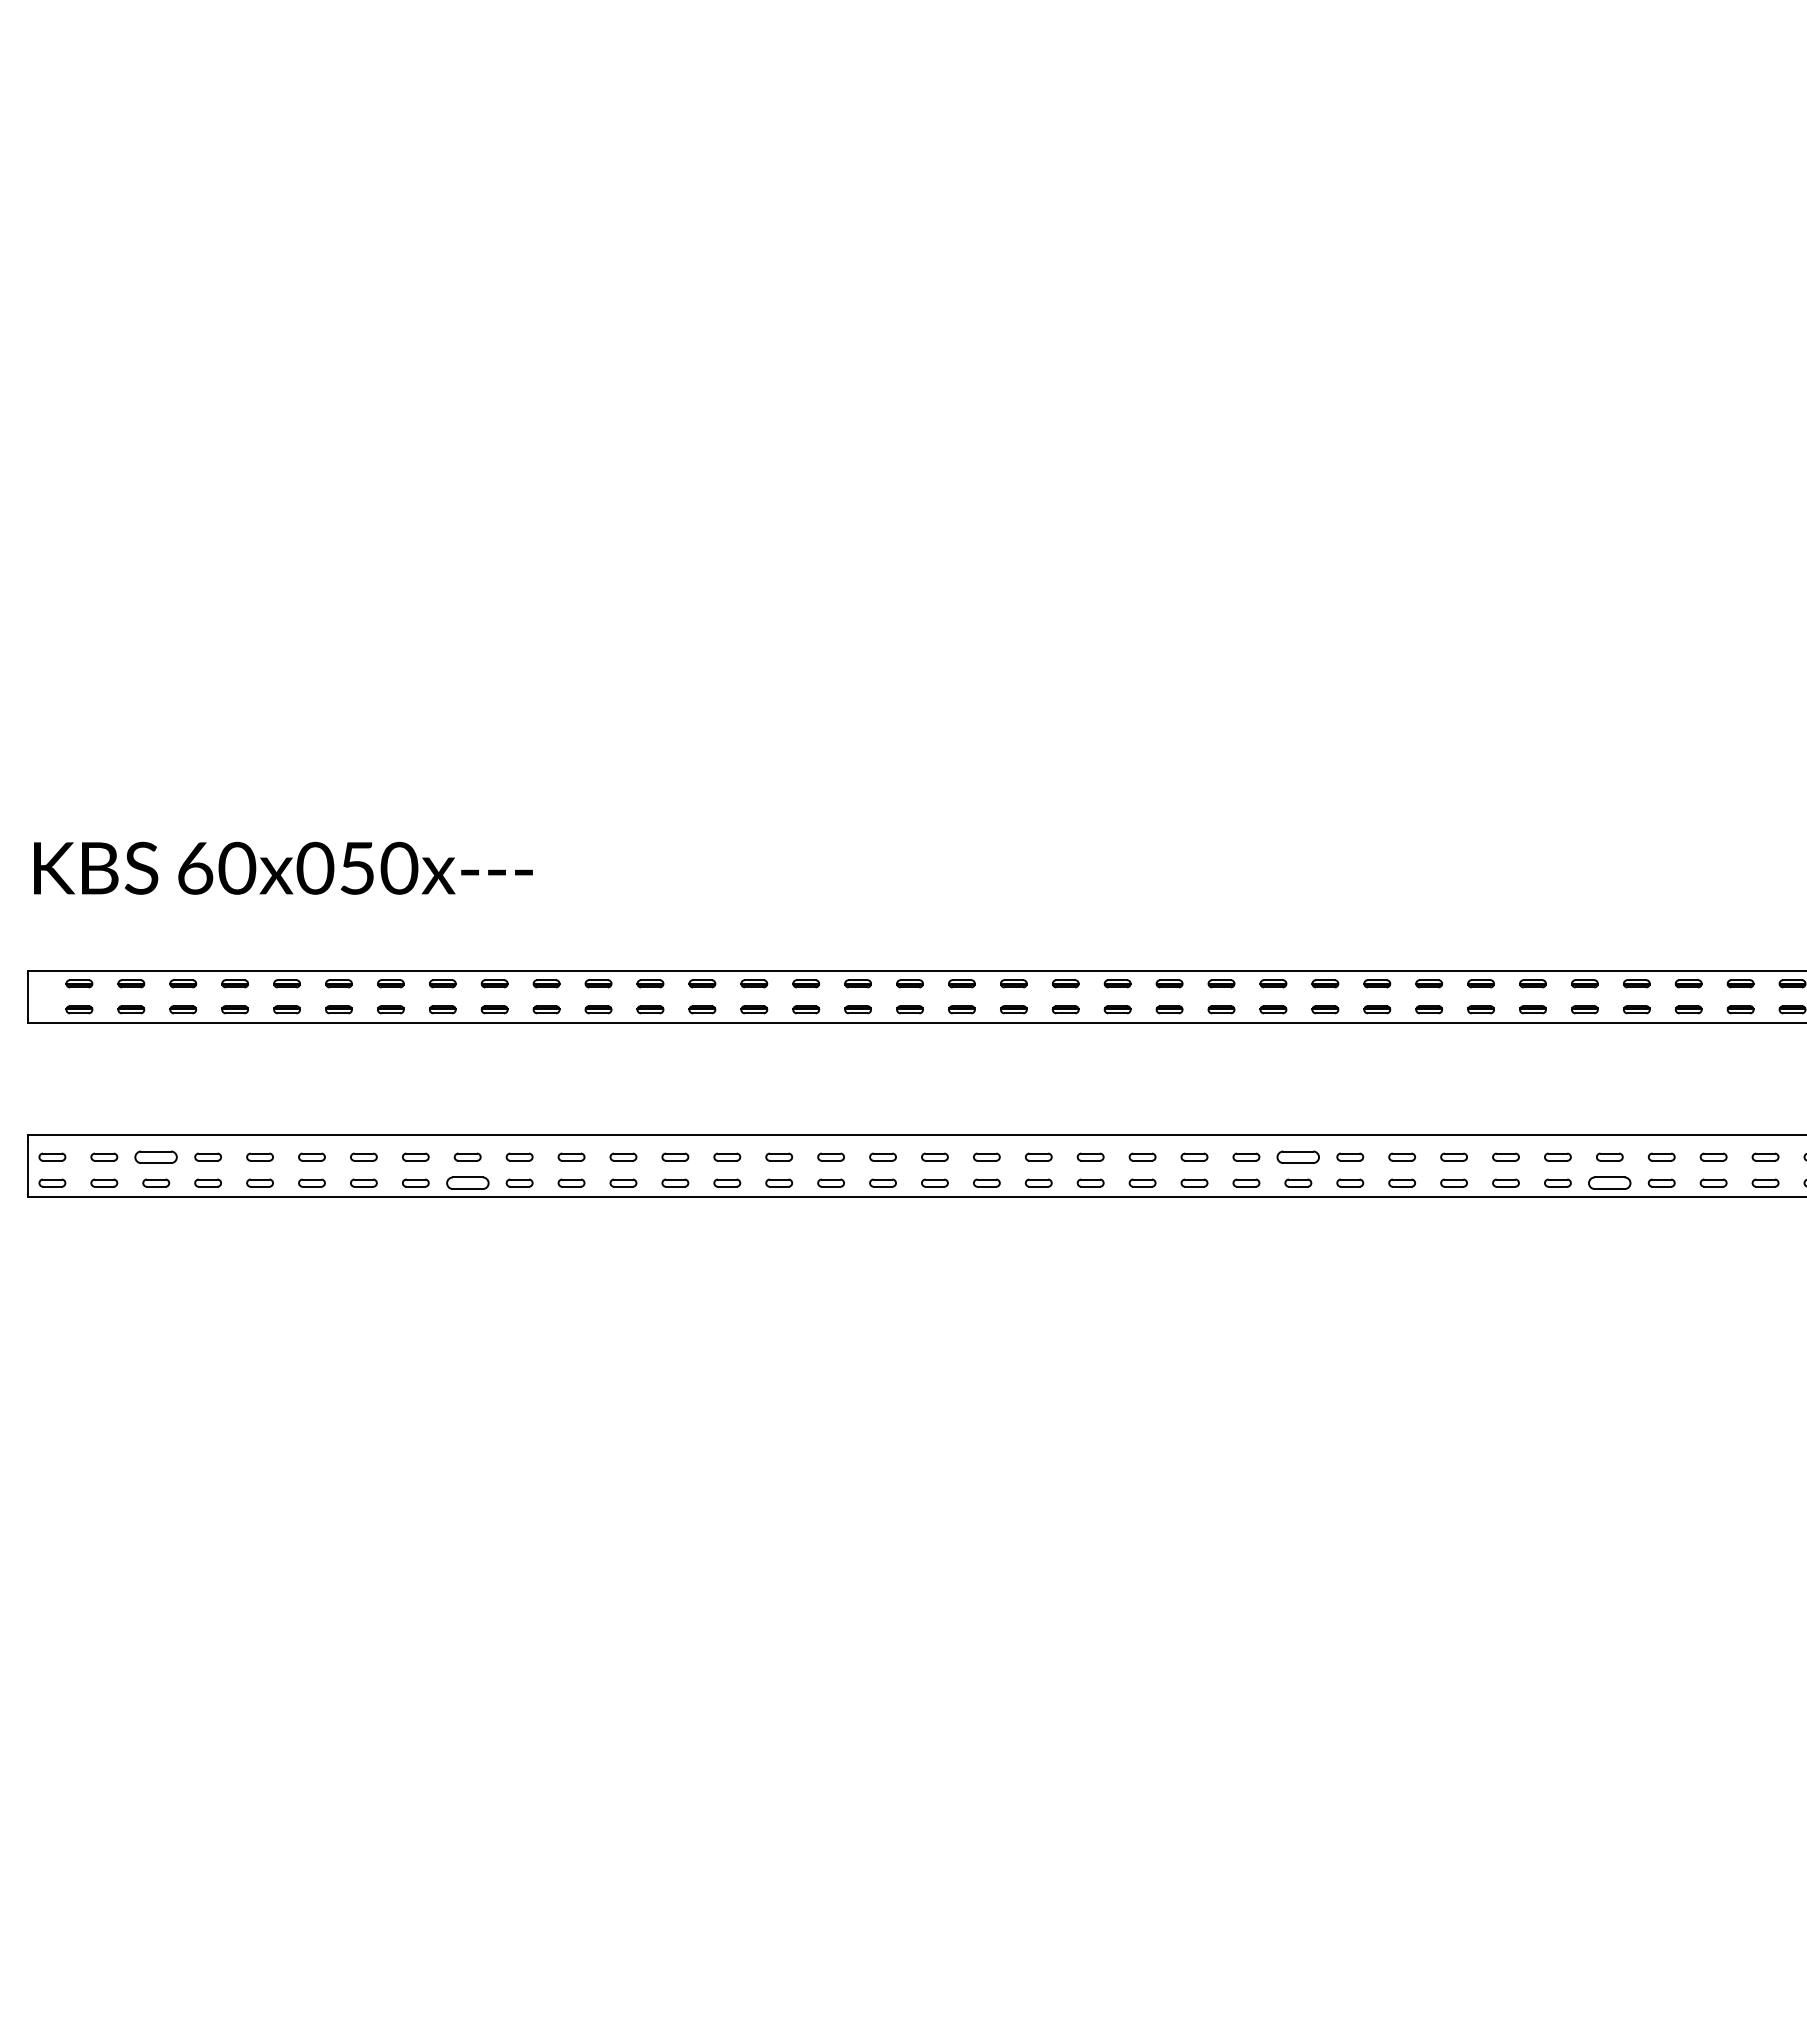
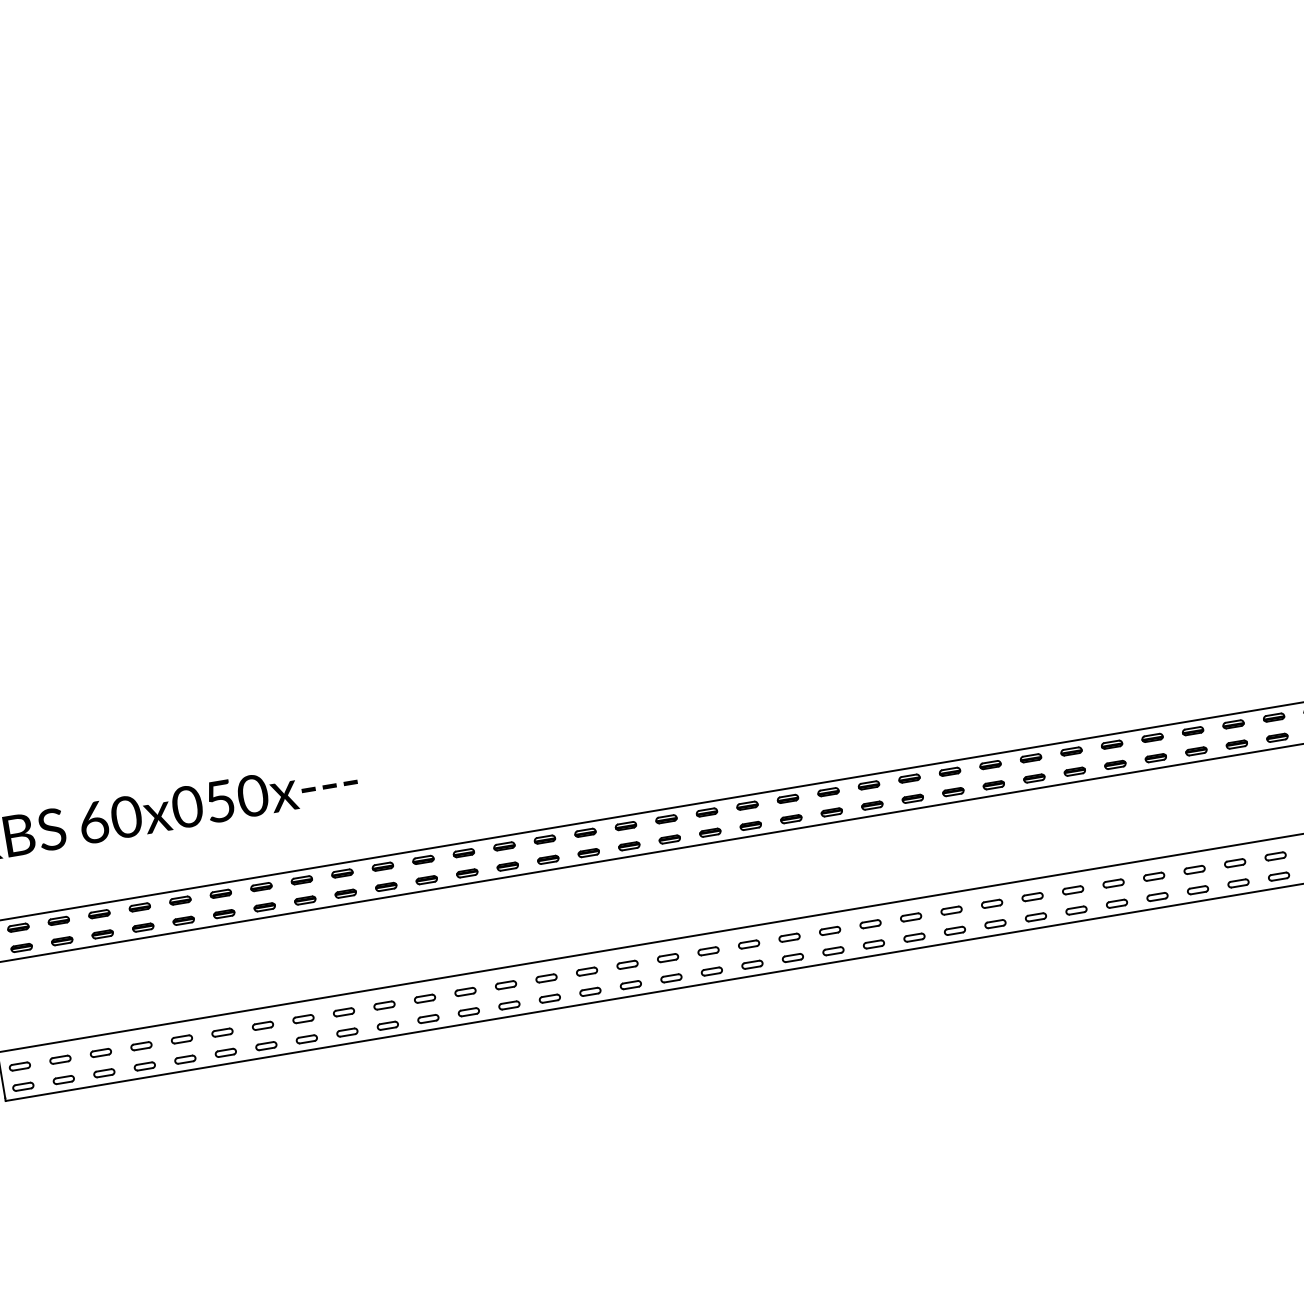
part: (156, 1156) -> (101, 1052), size x0.62
part: (1298, 1156) -> (992, 903), size x0.62
part: (467, 1182) -> (347, 1032), size x0.62
part: (1609, 1182) -> (1238, 882), size x0.62

